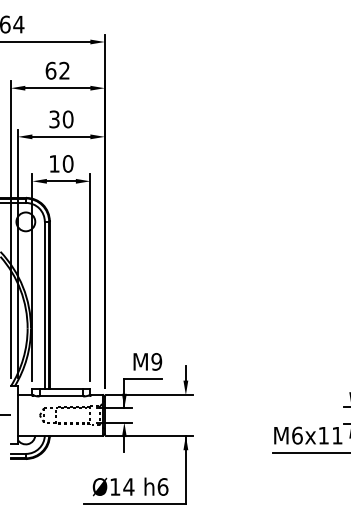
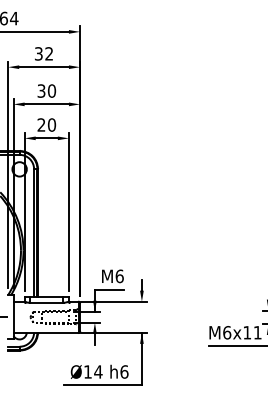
text: (50, 70) -> (38, 53), 62 -> 32
text: (54, 163) -> (41, 124), 10 -> 20
text: (156, 361) -> (119, 276), M9 -> M6

